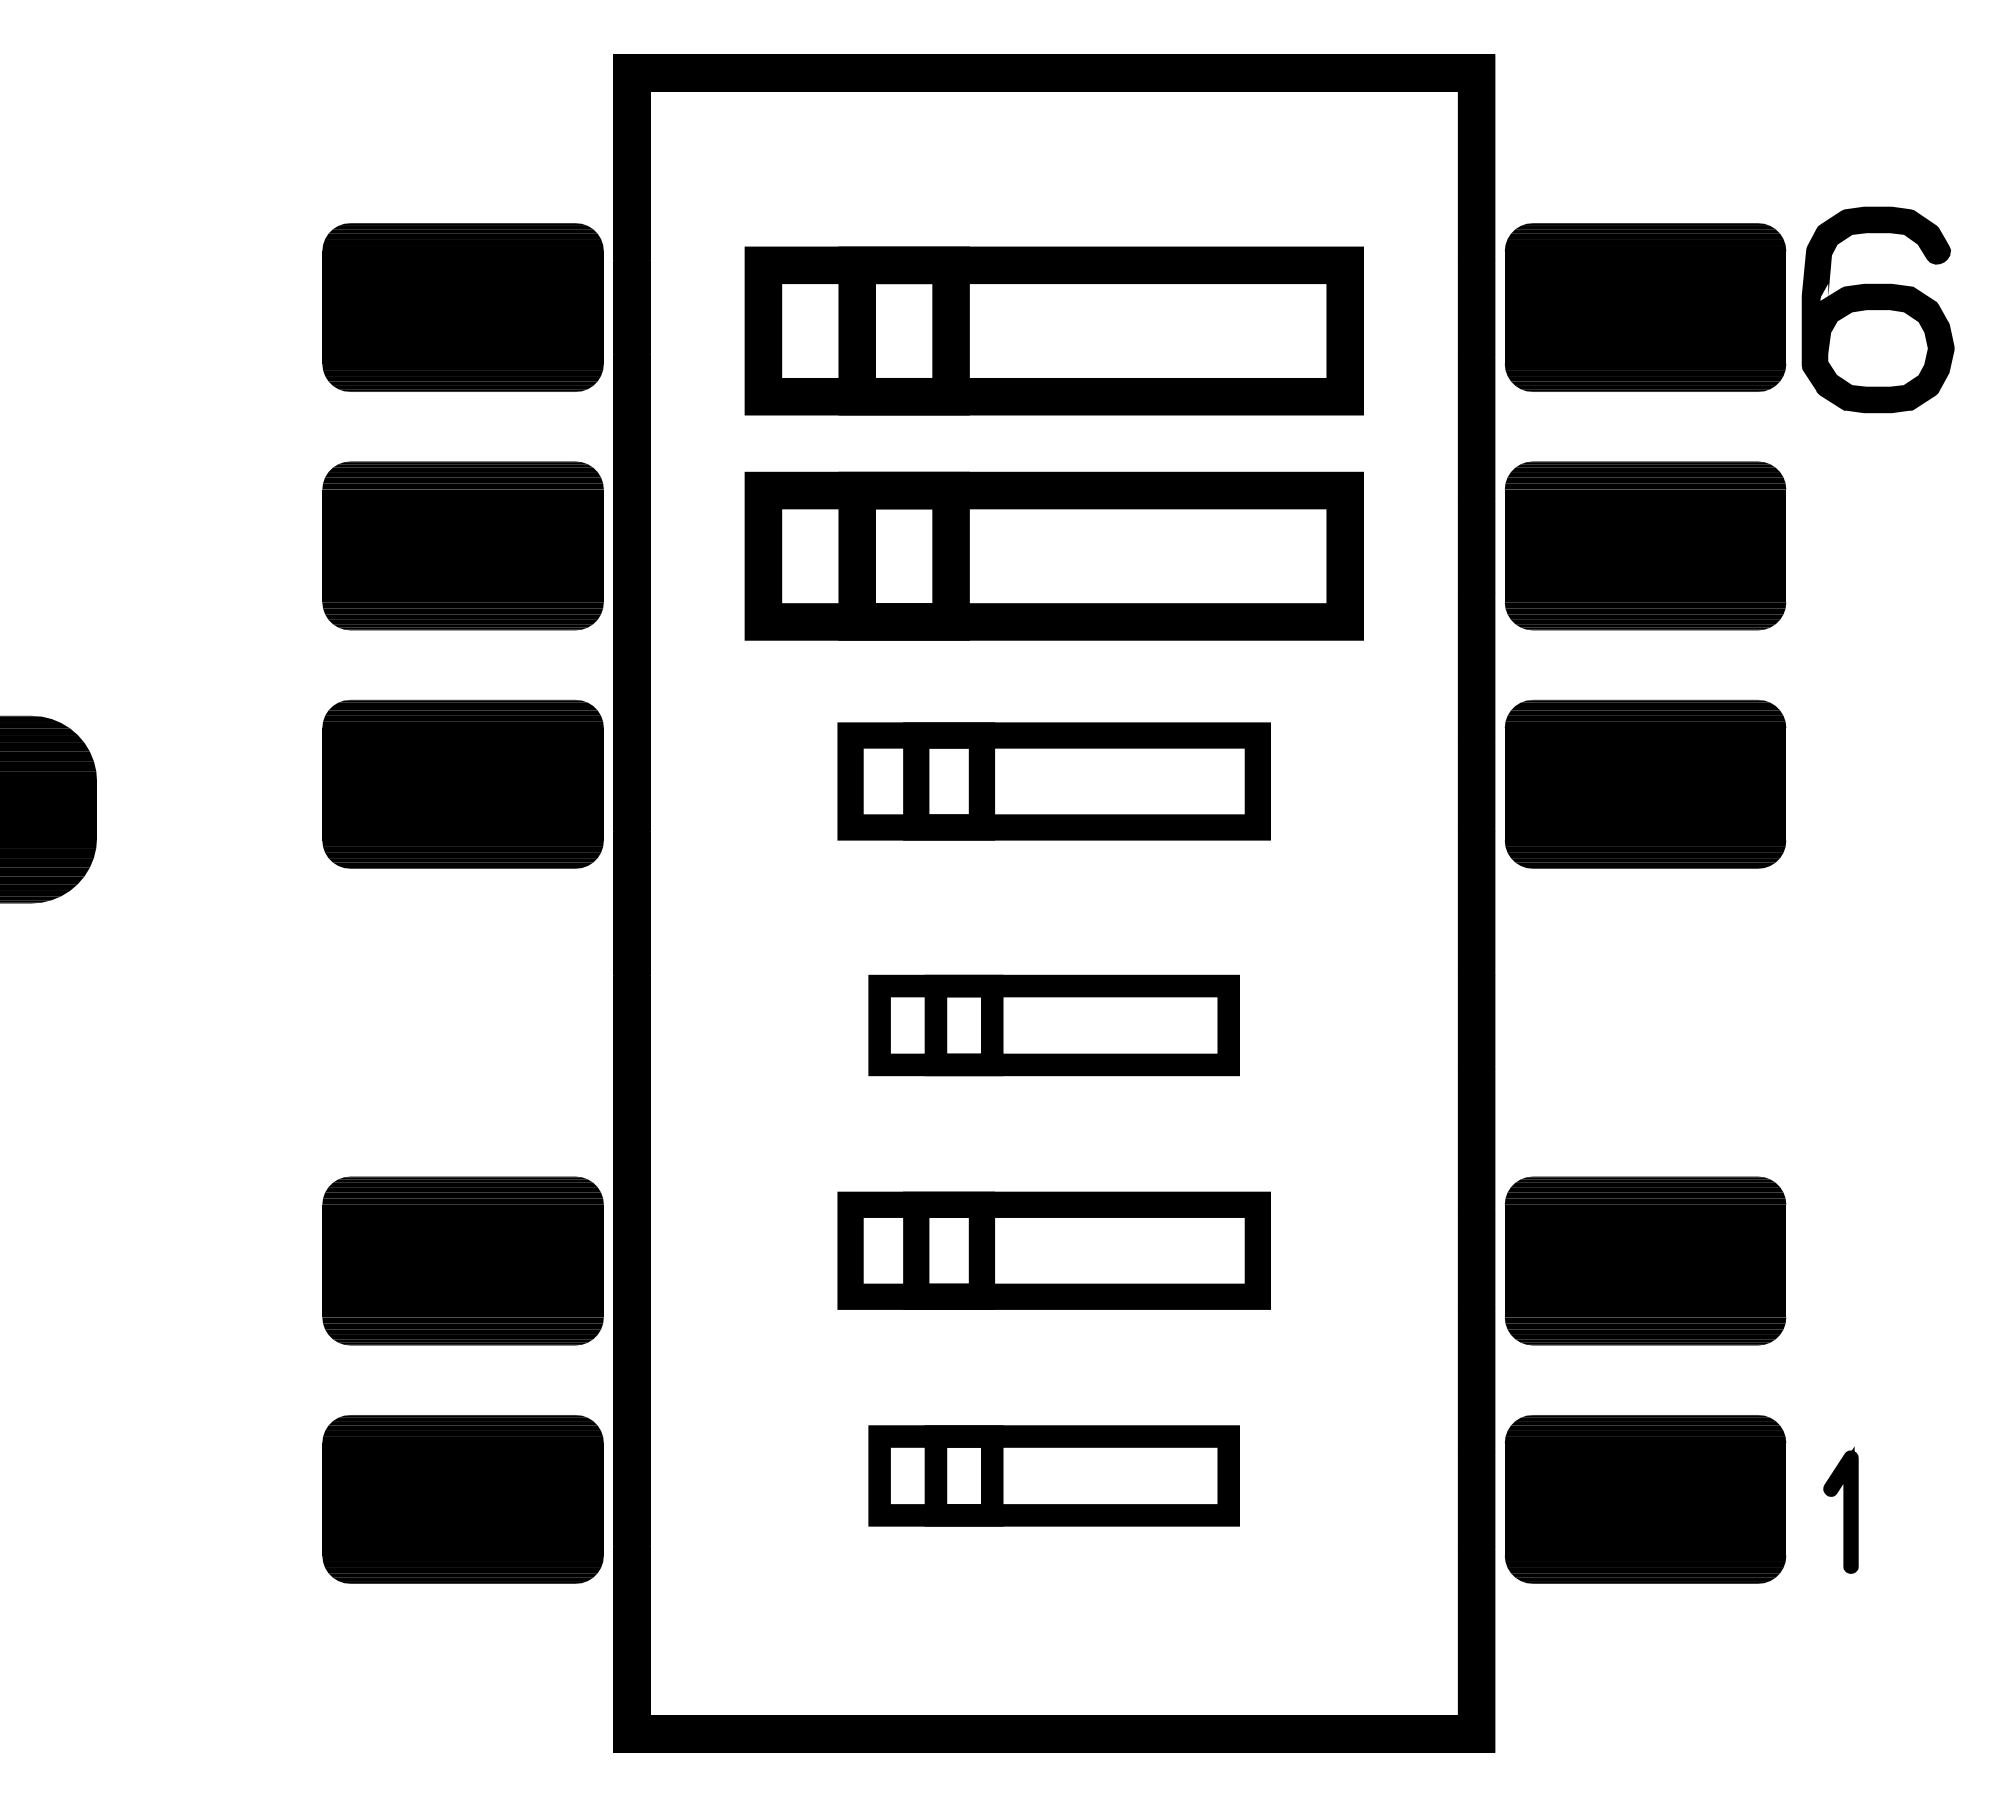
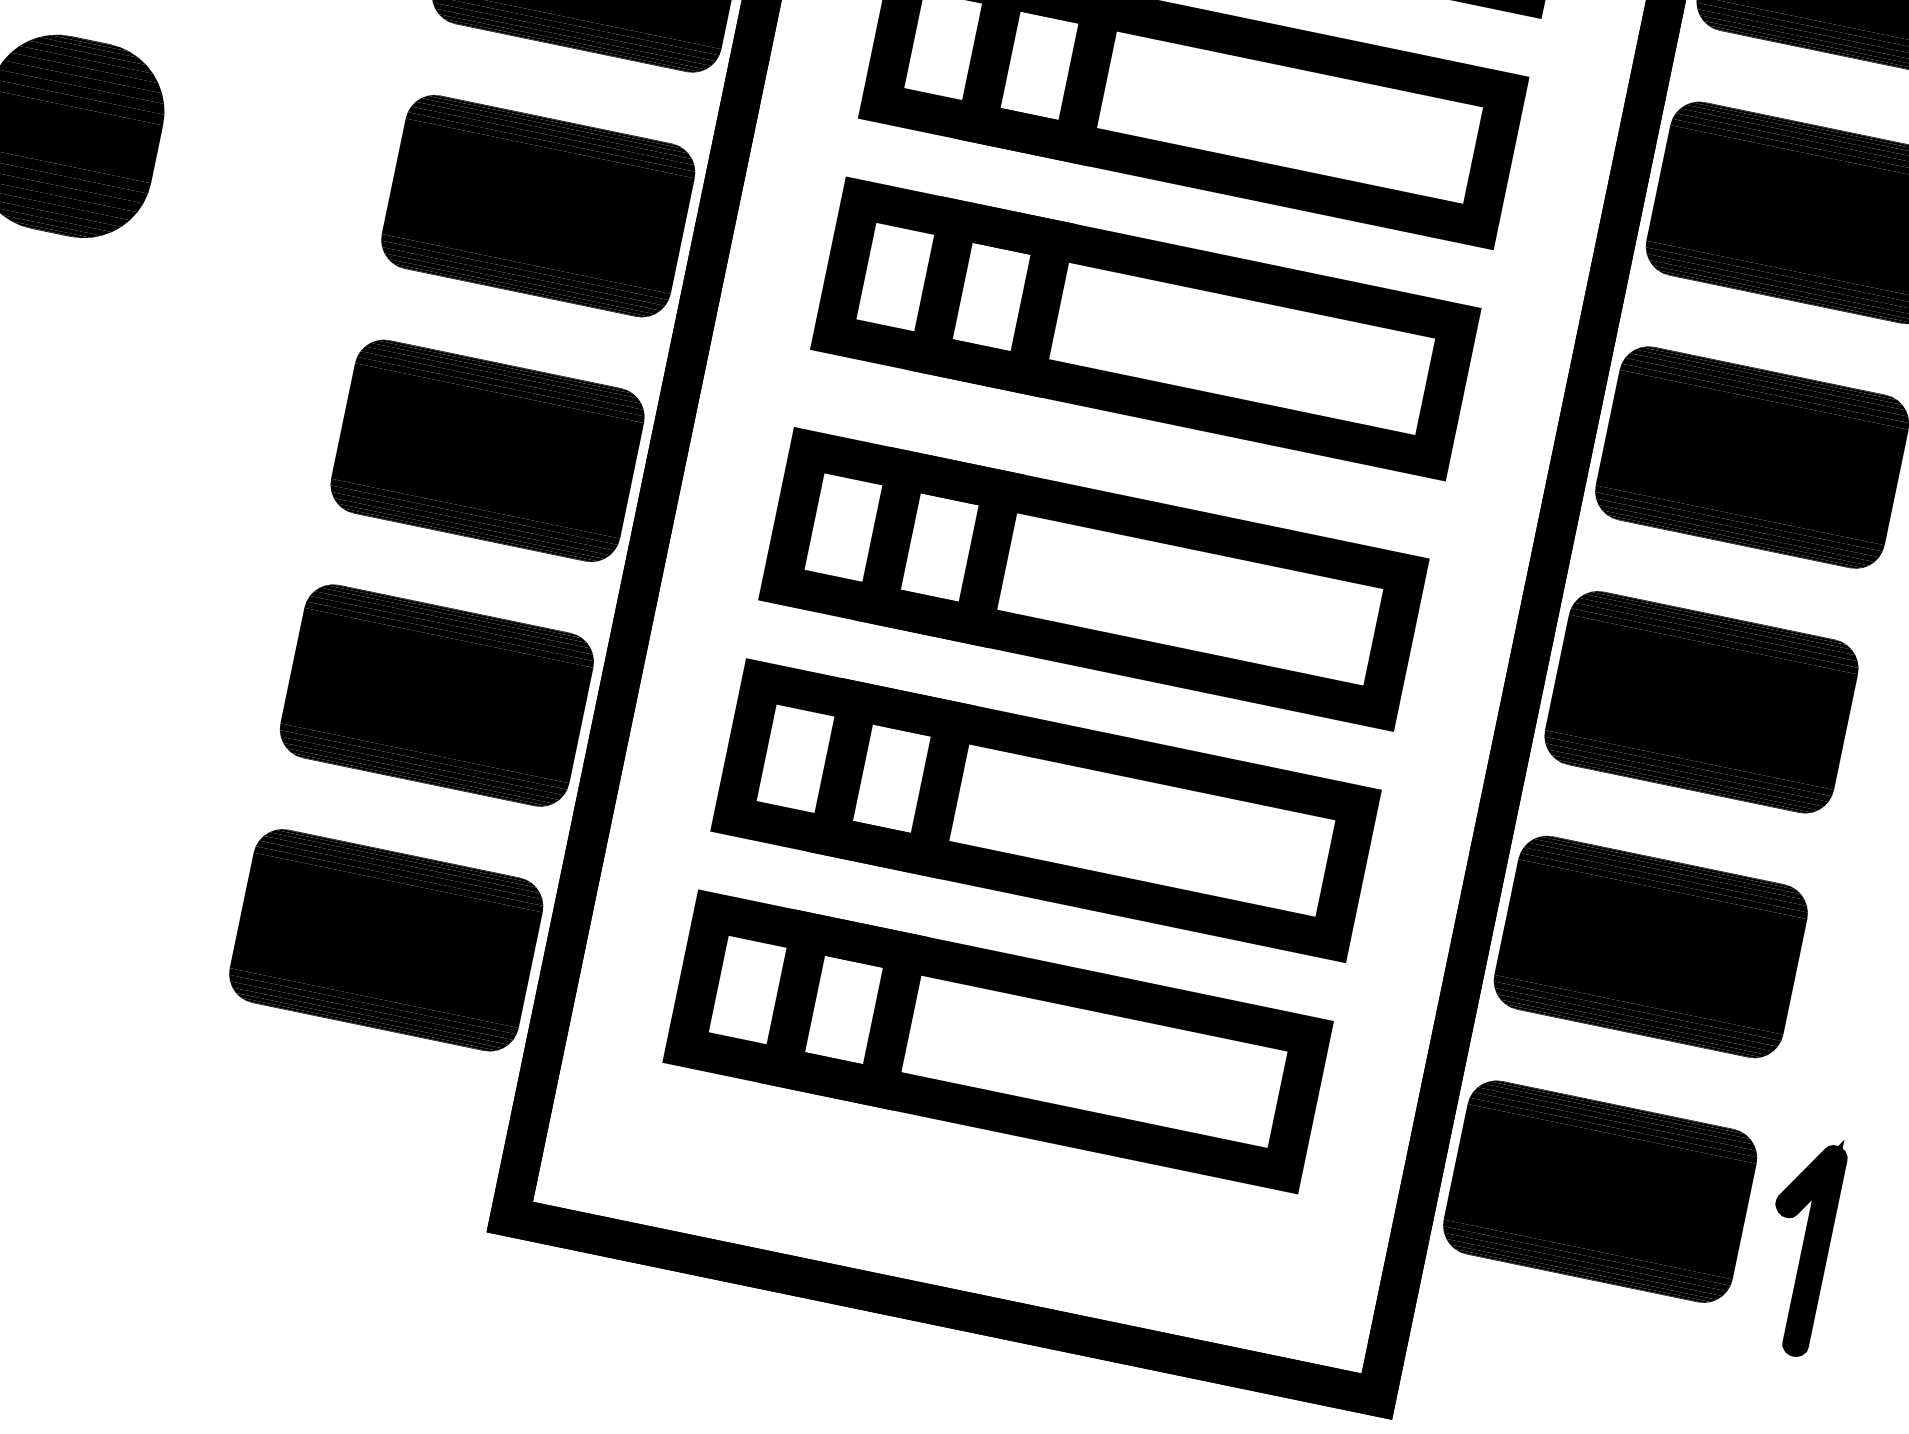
part: (1053, 781) -> (1144, 328), size x1.43
part: (462, 1022) -> (486, 450), added
part: (1645, 1022) -> (1701, 702), added
part: (1053, 1025) -> (1093, 579), size x1.67
part: (1053, 1250) -> (1045, 810), size x1.43
part: (1053, 1475) -> (997, 1041), size x1.67
part: (1840, 1510) -> (1797, 1244), size x1.67

